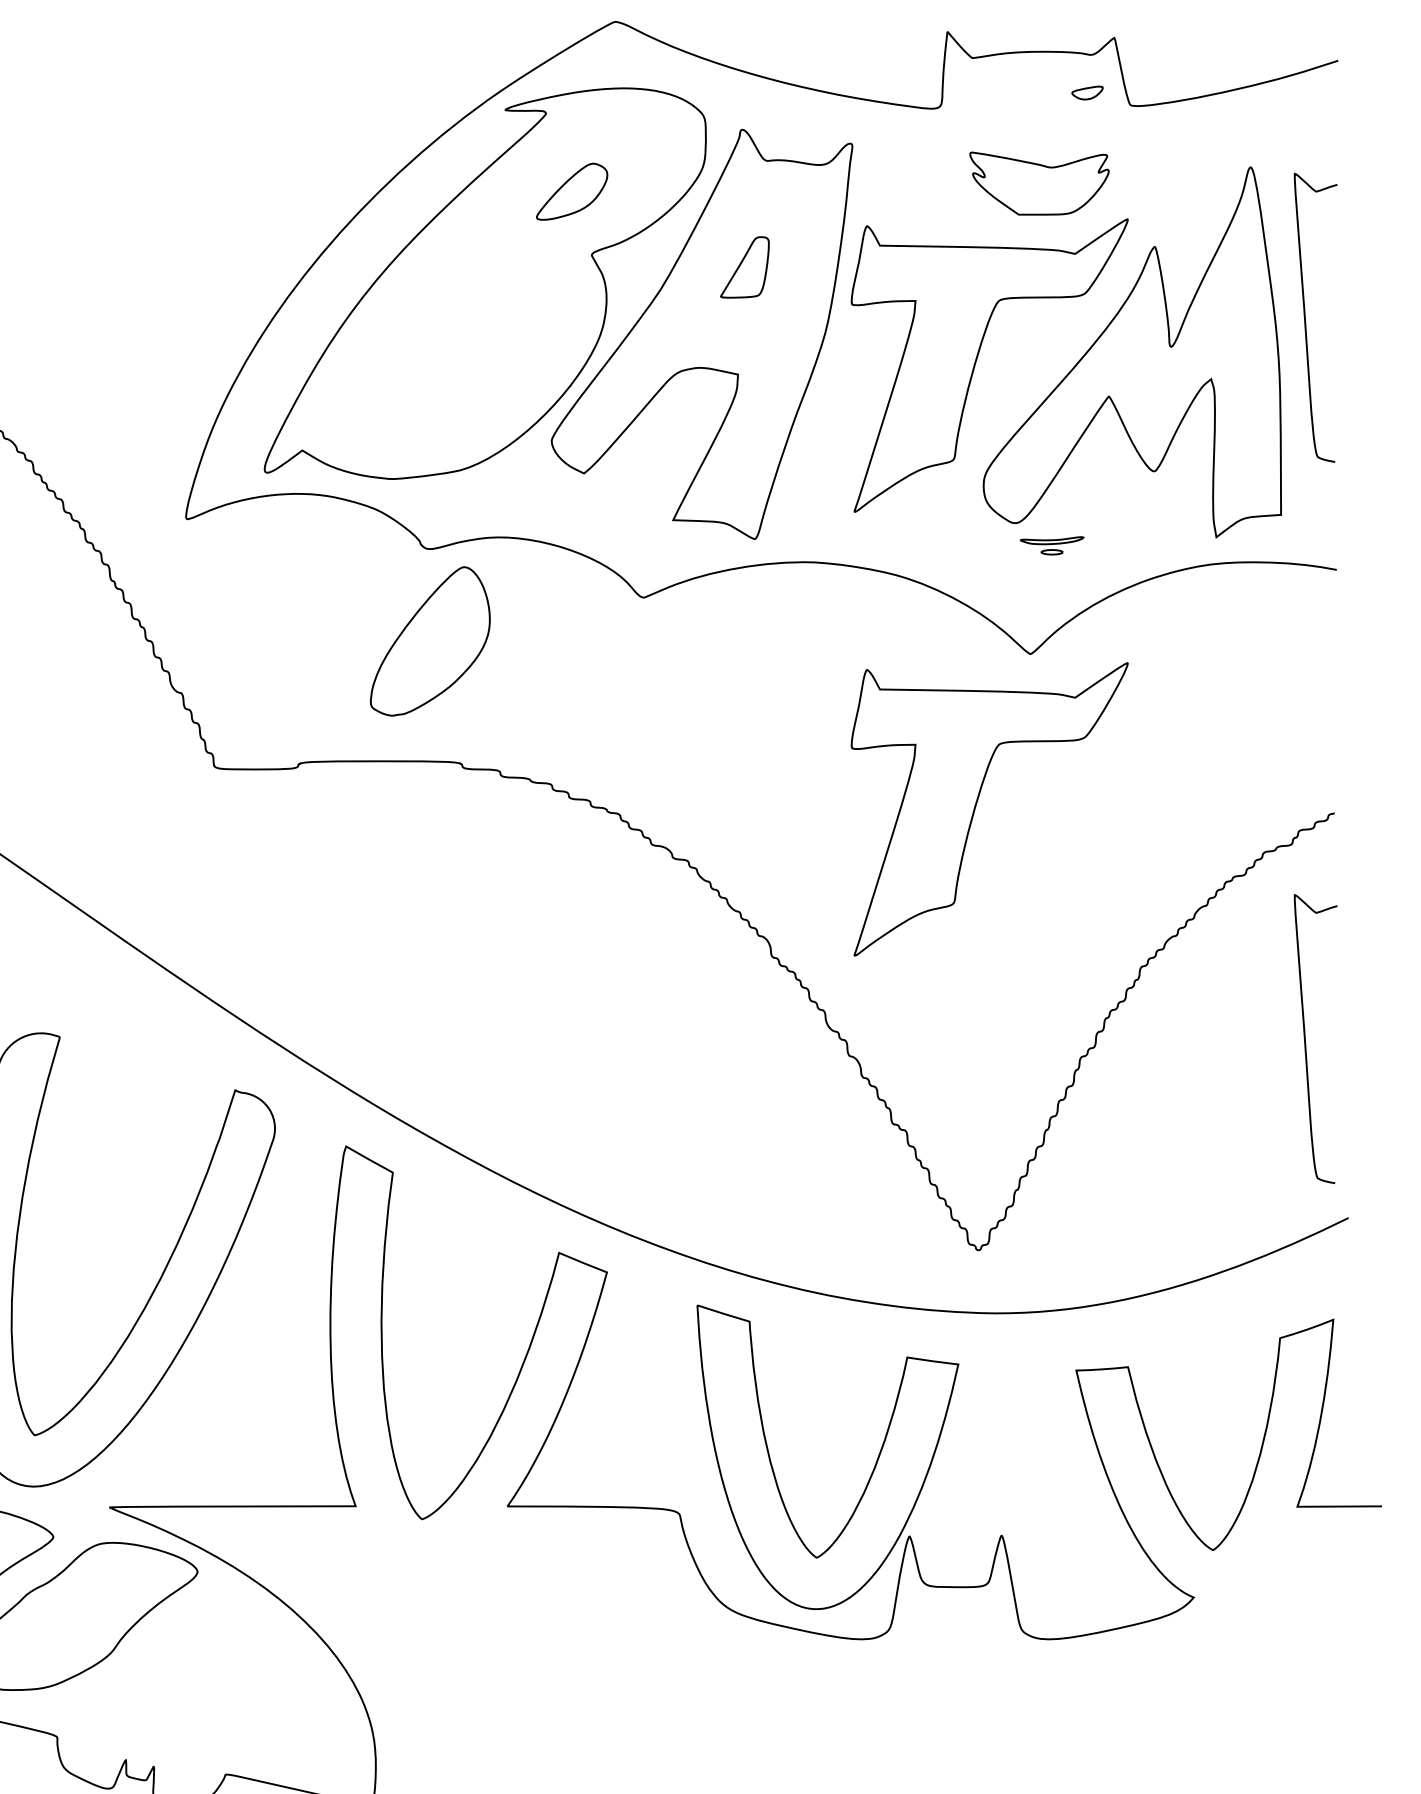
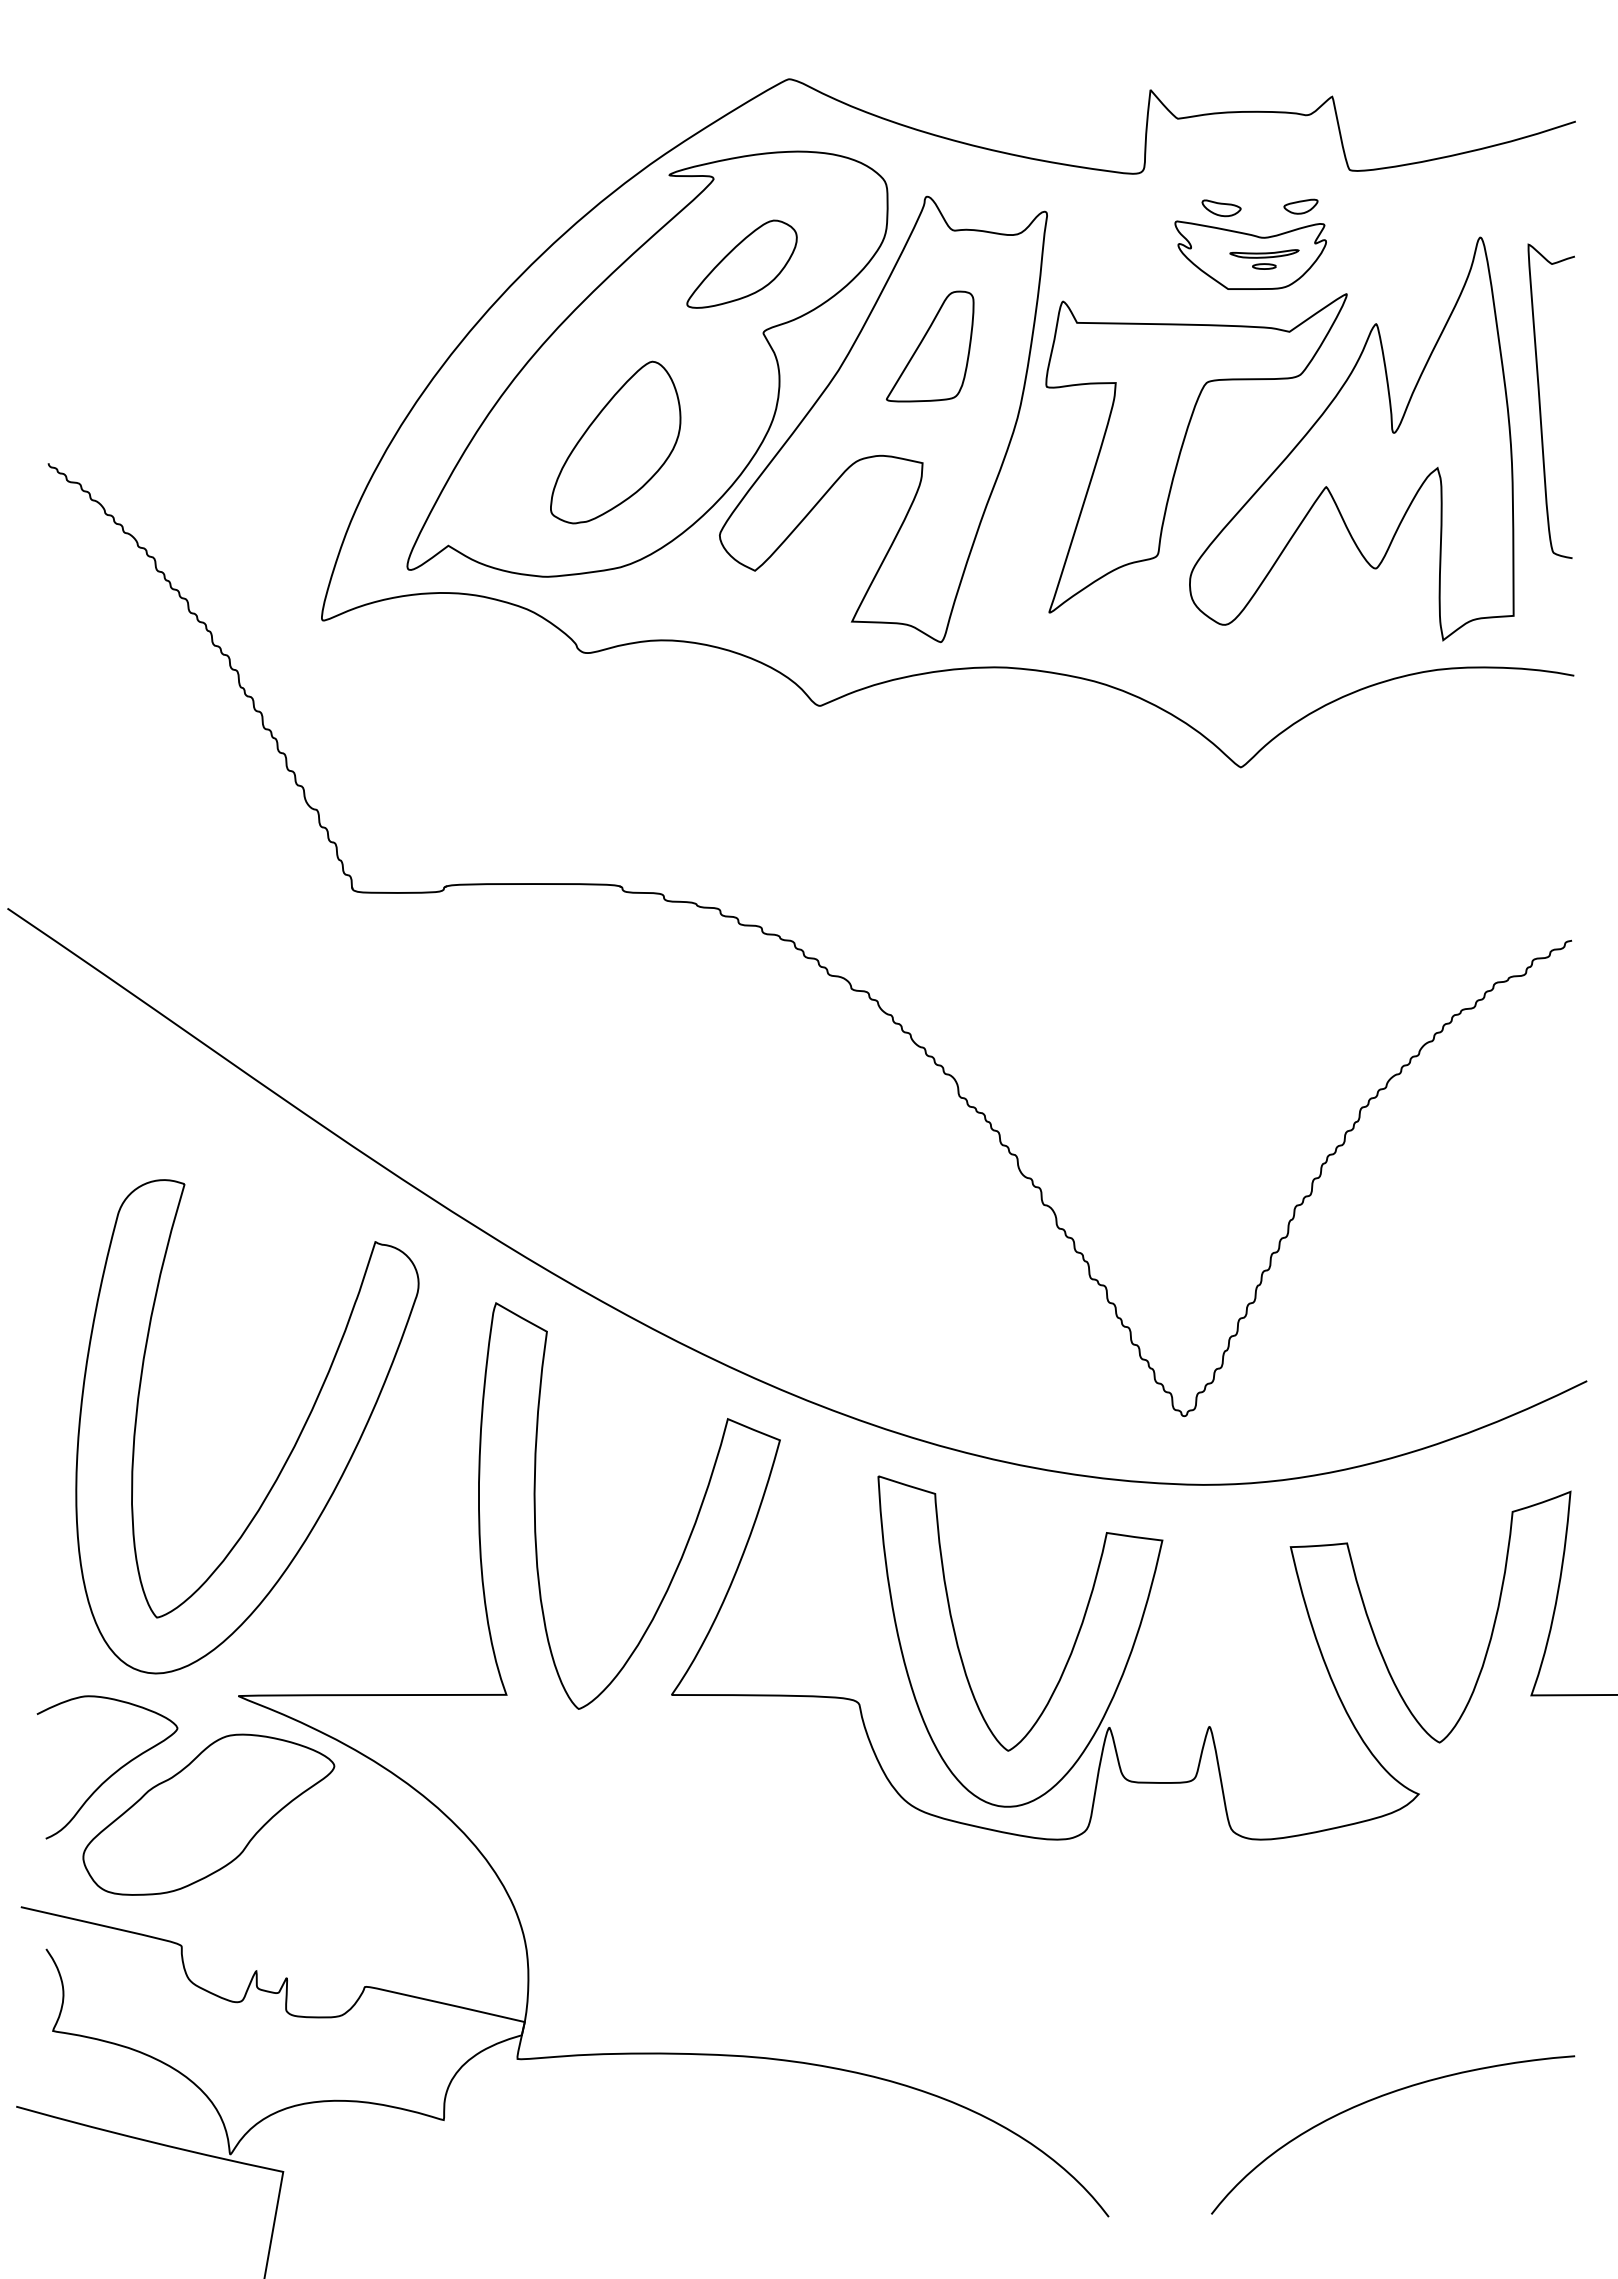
part: (1087, 92) -> (1300, 206), moved
part: (1012, 140) -> (1221, 208), added
part: (571, 191) -> (741, 263), size x1.43
part: (744, 267) -> (929, 346), size x1.67
part: (1052, 545) -> (1264, 259), moved
part: (430, 641) -> (615, 442), moved
part: (976, 805) -> (1182, 932), removed
curve: (1305, 1038) -> (1540, 1185), removed

